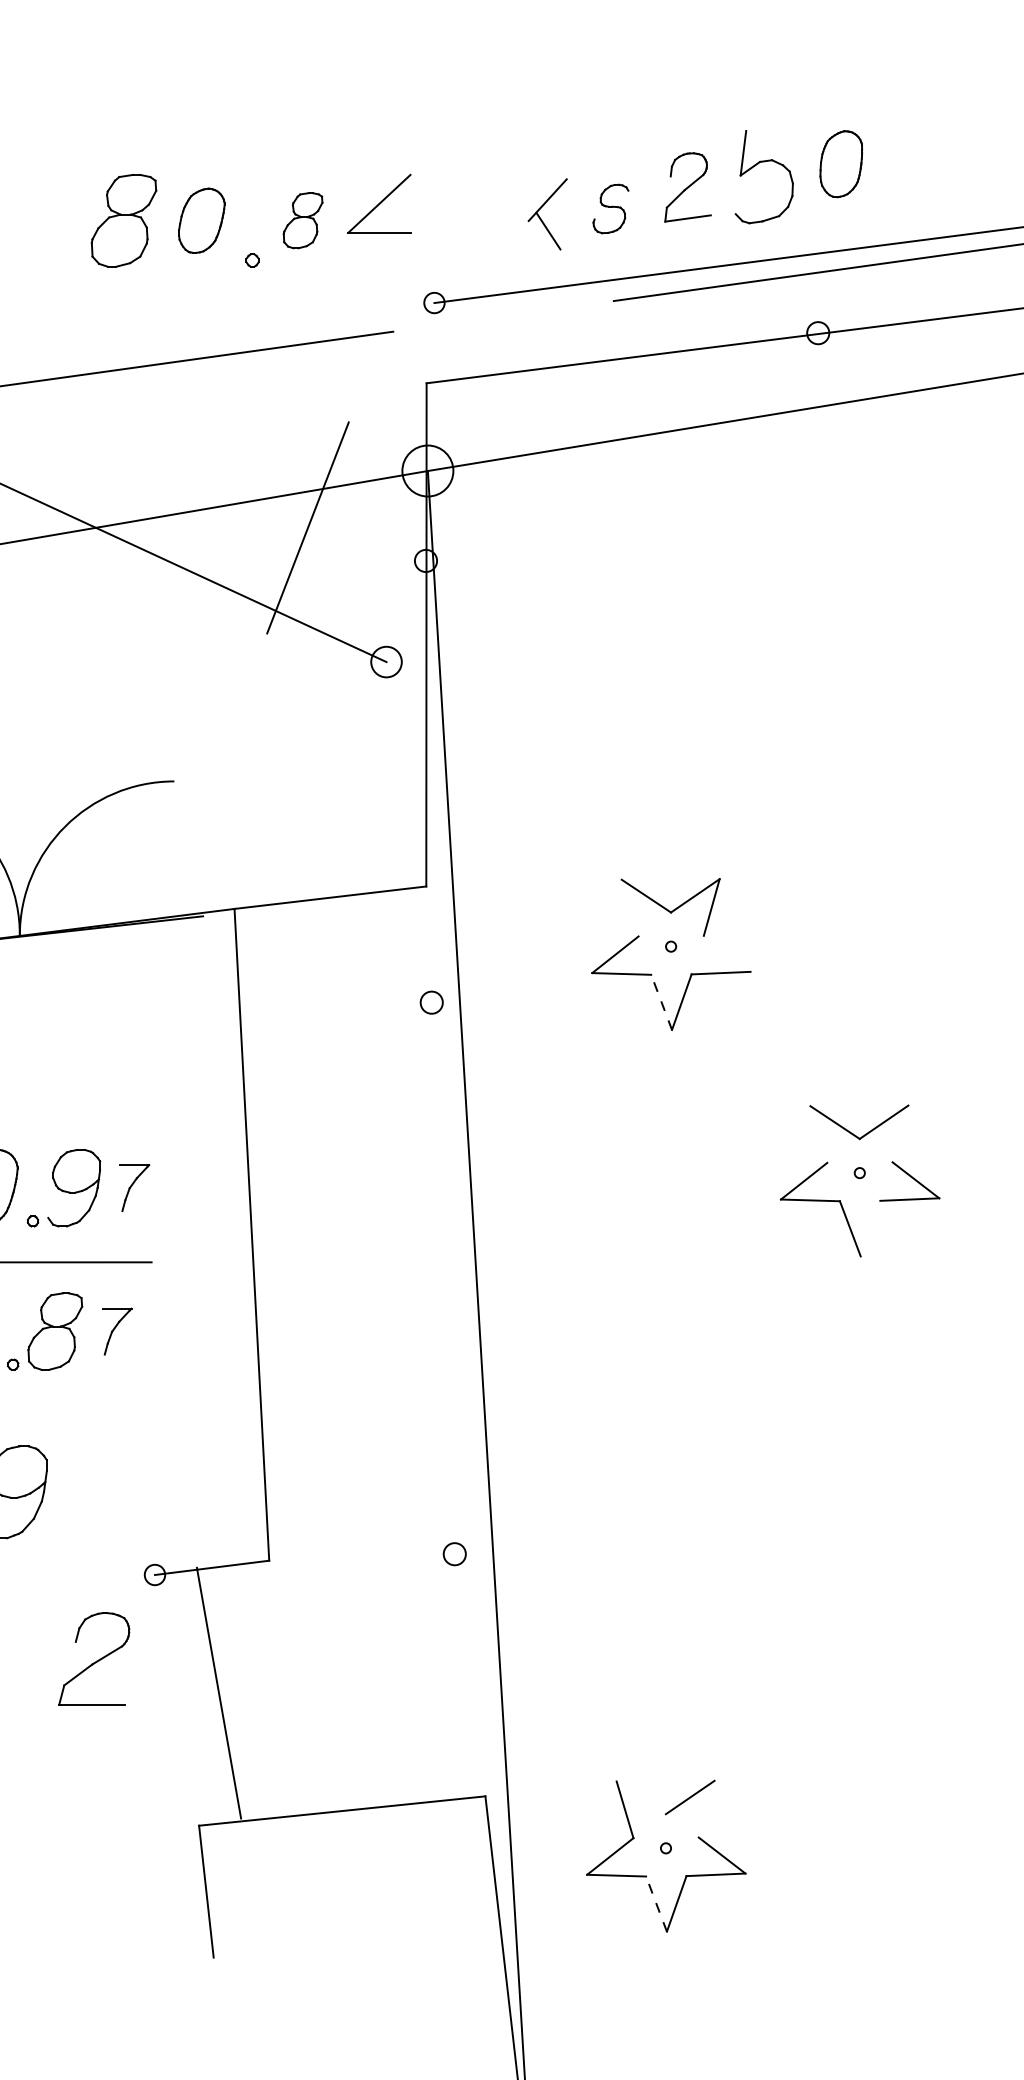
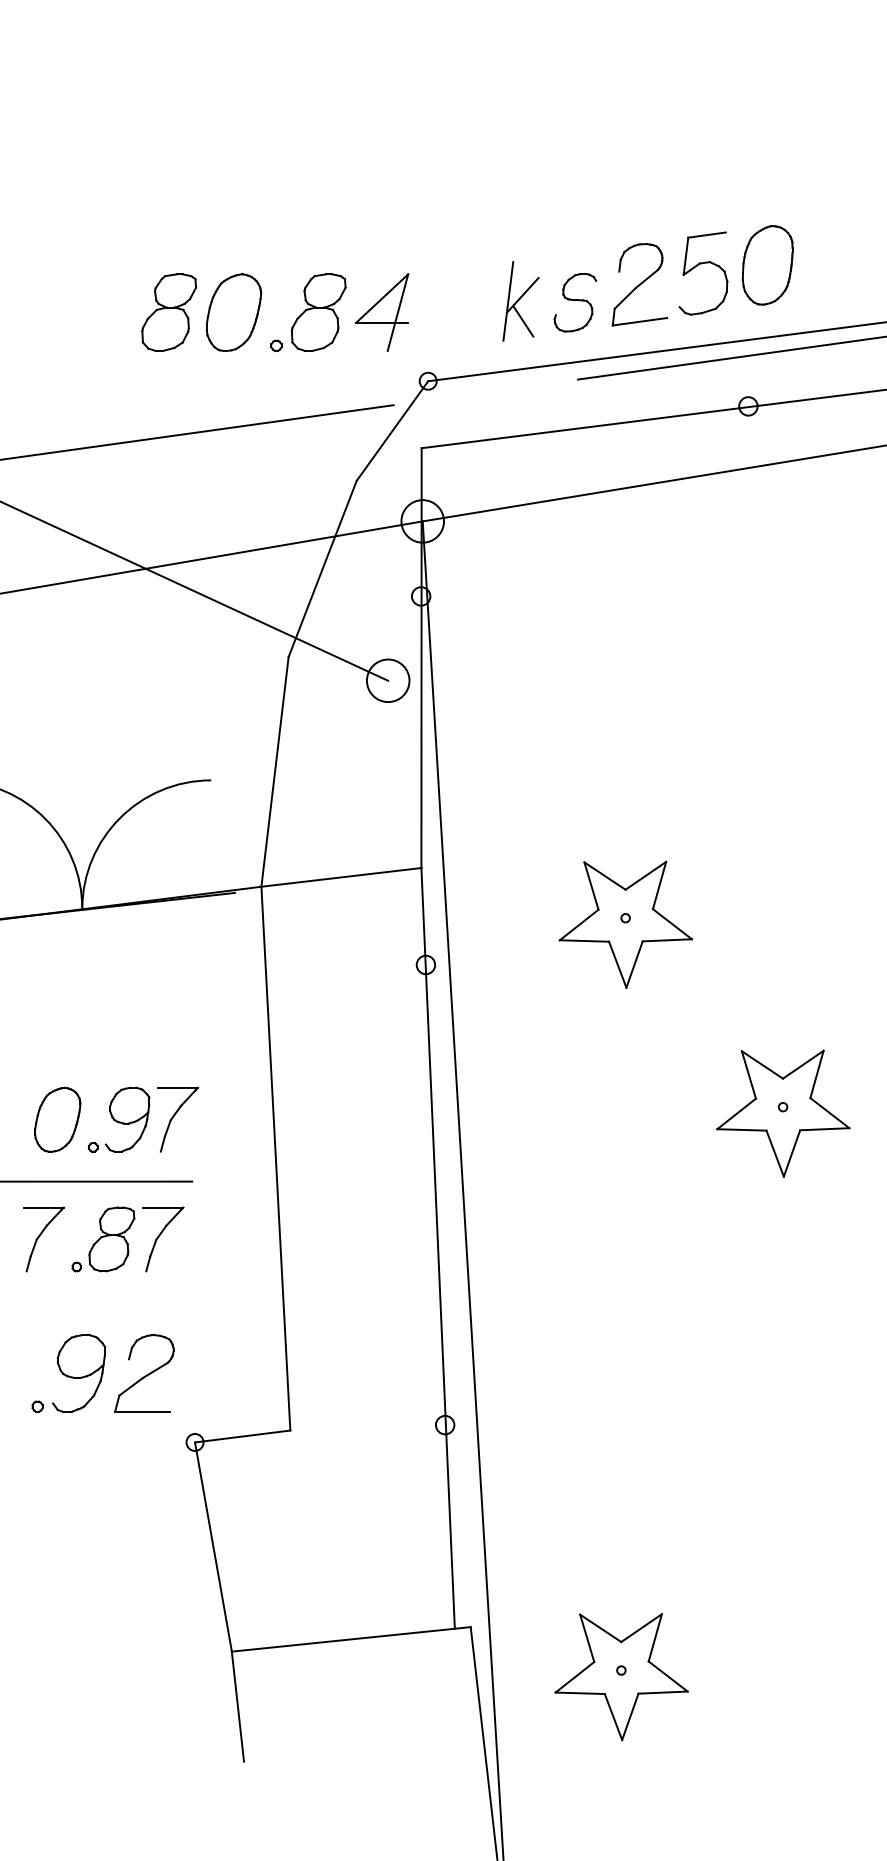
line: (768, 127) -> (706, 234), added
part: (841, 164) -> (767, 265), size x1.43
part: (687, 187) -> (639, 284), size x1.43
line: (530, 207) -> (508, 301), added
part: (611, 208) -> (575, 302), size x1.43
part: (202, 220) -> (234, 312), size x1.43
part: (302, 220) -> (318, 312), size x1.67
line: (397, 220) -> (397, 312), added
line: (391, 362) -> (392, 430), added
circle: (385, 661) -> (387, 680), size x1.67
line: (250, 770) -> (274, 771), added
line: (630, 907) -> (591, 885), added
line: (726, 954) -> (671, 924), added
line: (661, 1002) -> (617, 964), dashed -> solid
line: (818, 1133) -> (748, 1074), added
line: (899, 1133) -> (816, 1074), added
part: (135, 1187) -> (178, 1119), size x1.67
line: (869, 1228) -> (791, 1153), added
part: (117, 1331) -> (163, 1239), size x1.67
line: (445, 1342) -> (437, 1248), added
part: (94, 1658) -> (144, 1373), moved
line: (219, 1692) -> (213, 1546), moved
line: (640, 1797) -> (600, 1628), added
line: (705, 1808) -> (654, 1637), added
line: (656, 1904) -> (613, 1717), dashed -> solid

